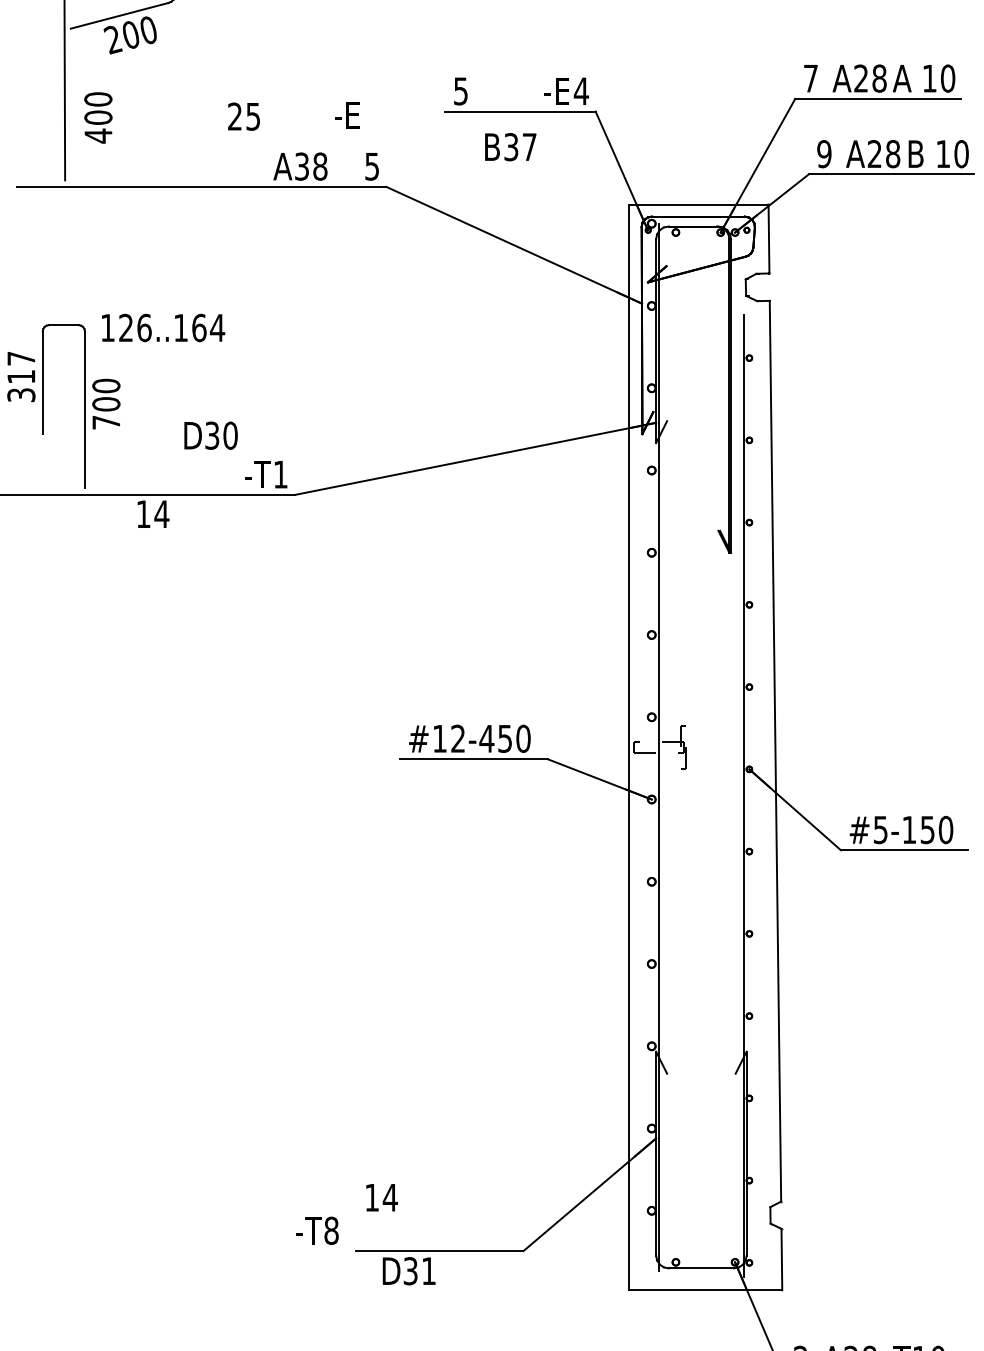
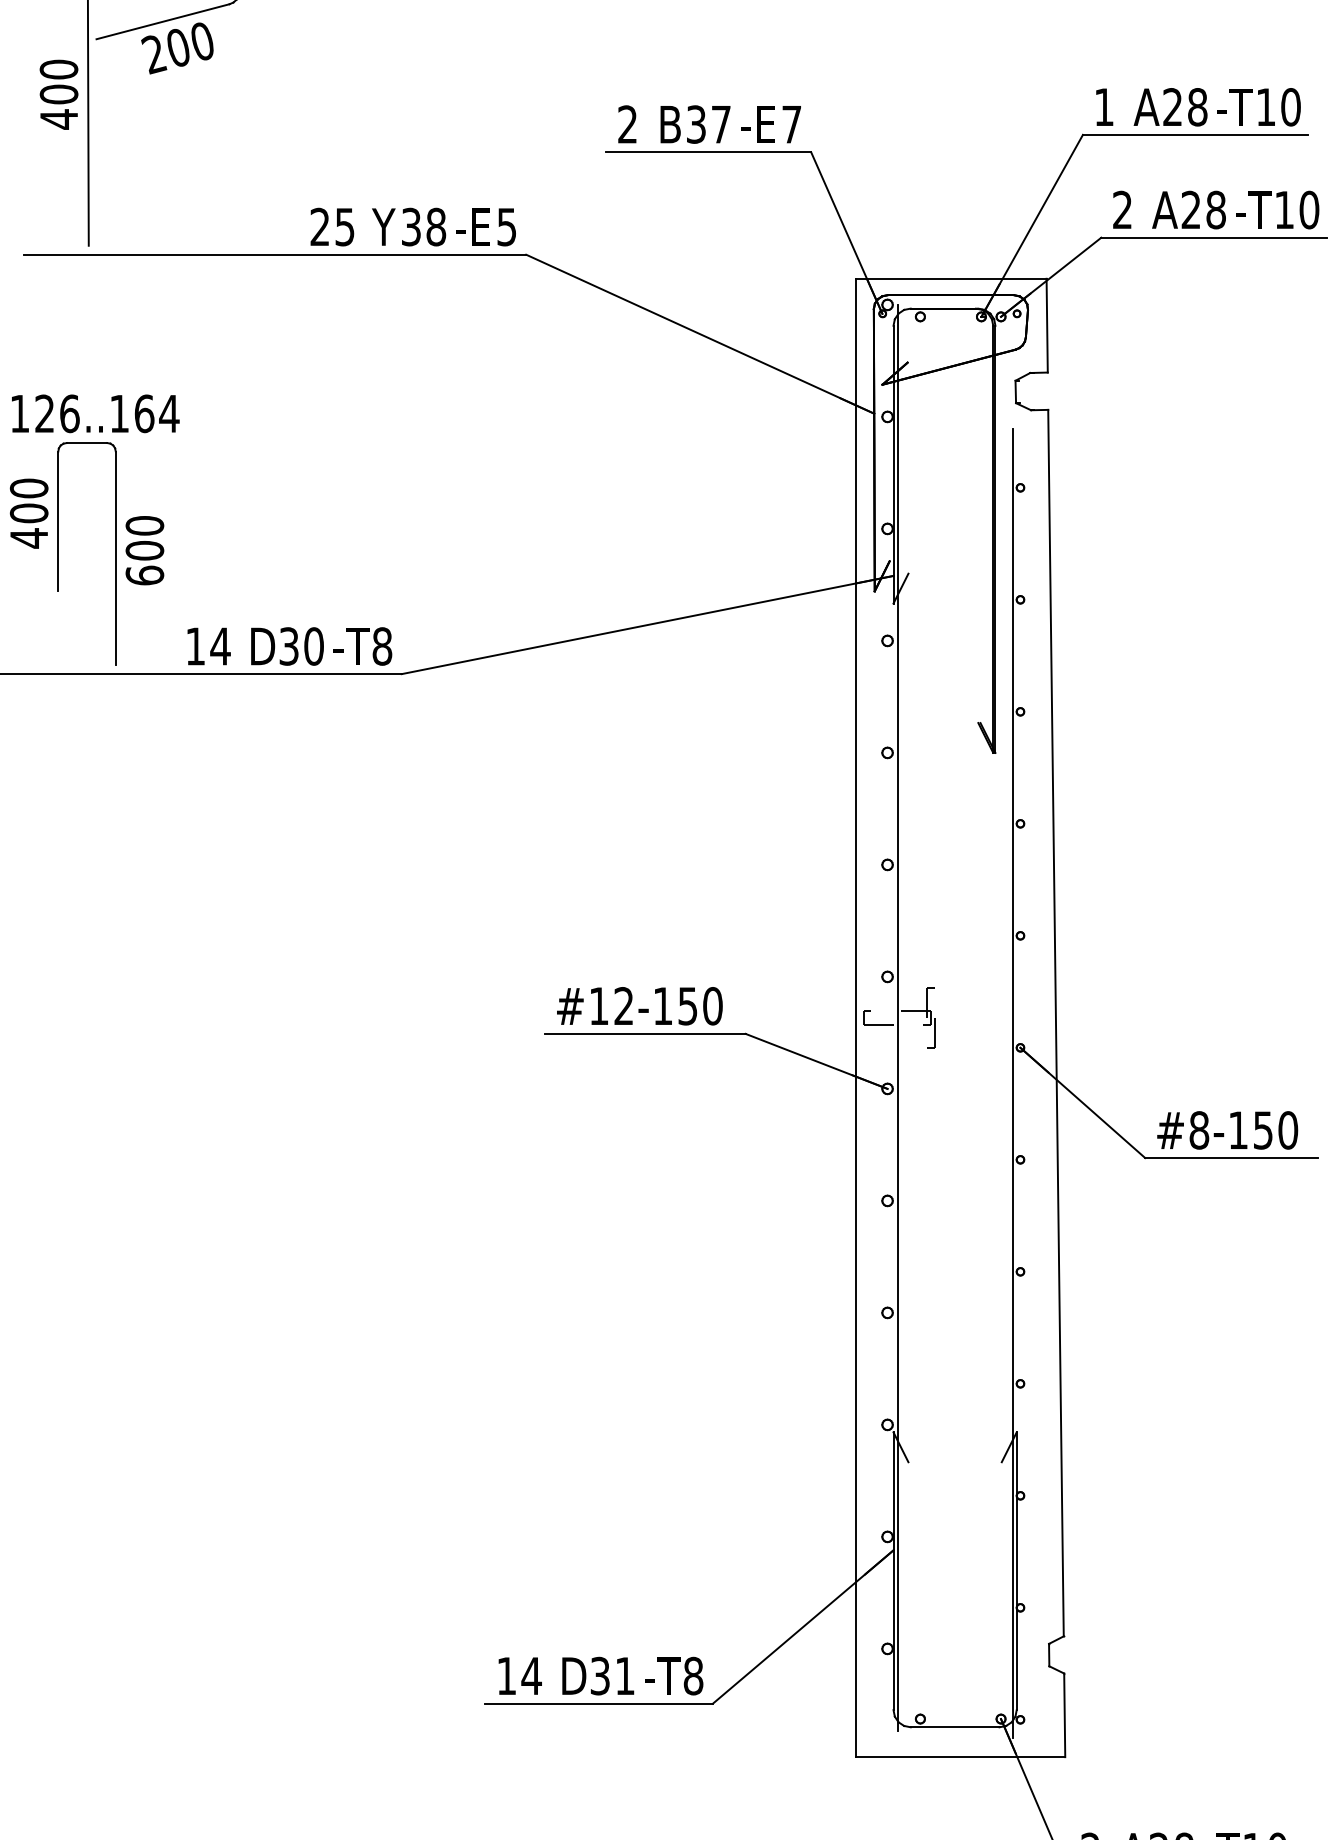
text: (811, 78) -> (1104, 106), 7 -> 1
text: (905, 78) -> (1233, 106), A -> -T
text: (460, 91) -> (627, 124), 5 -> 2
text: (581, 91) -> (791, 124), 4 -> 7
text: (346, 114) -> (472, 226), moved
text: (244, 116) -> (332, 226), moved
text: (97, 117) -> (58, 94), moved
text: (510, 147) -> (695, 124), moved
text: (824, 153) -> (1122, 209), 9 -> 2
text: (920, 153) -> (1253, 209), B -> -T
text: (283, 166) -> (385, 226), A -> Y
text: (163, 327) -> (95, 413), moved
text: (20, 376) -> (28, 513), 317 -> 400
text: (106, 422) -> (144, 575), 700 -> 600
text: (211, 435) -> (287, 646), moved
text: (280, 474) -> (382, 646), 1 -> 8
text: (153, 514) -> (208, 646), moved
text: (486, 738) -> (662, 1005), #12-450 -> #12-150
text: (880, 830) -> (1199, 1130), #5-150 -> #8-150
text: (381, 1197) -> (519, 1675), moved
text: (317, 1230) -> (674, 1675), moved
text: (409, 1270) -> (598, 1675), moved

